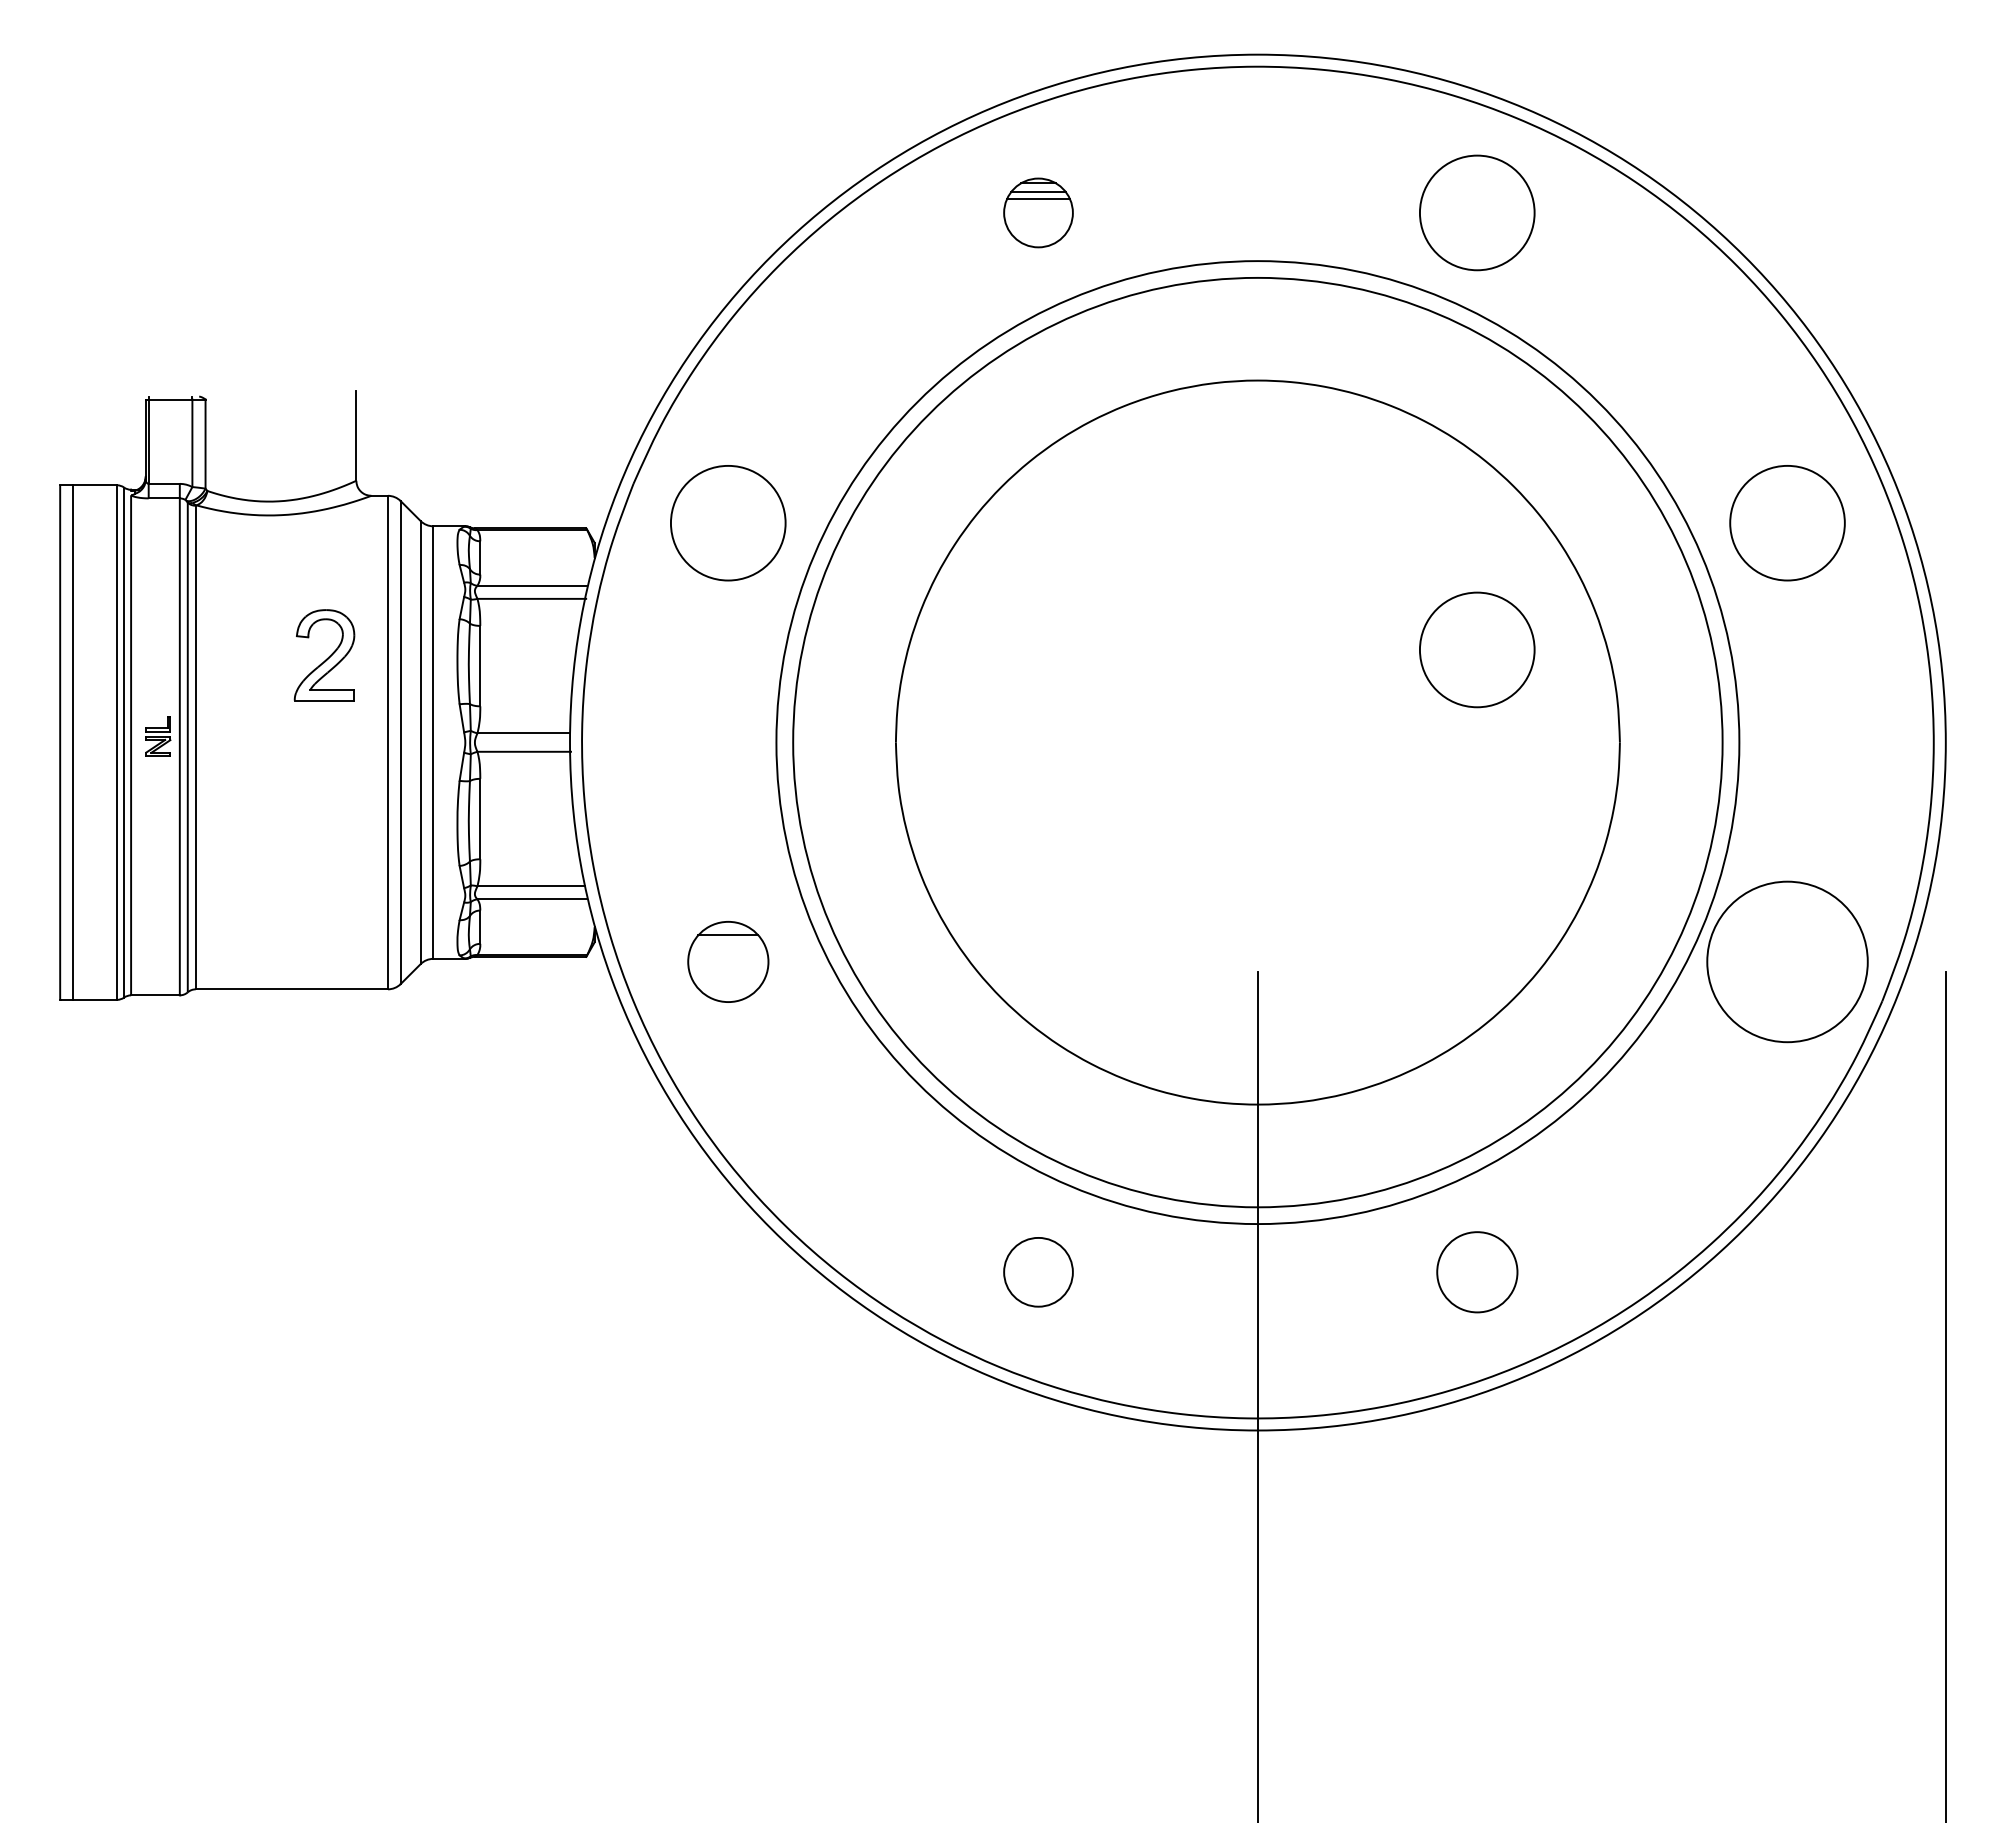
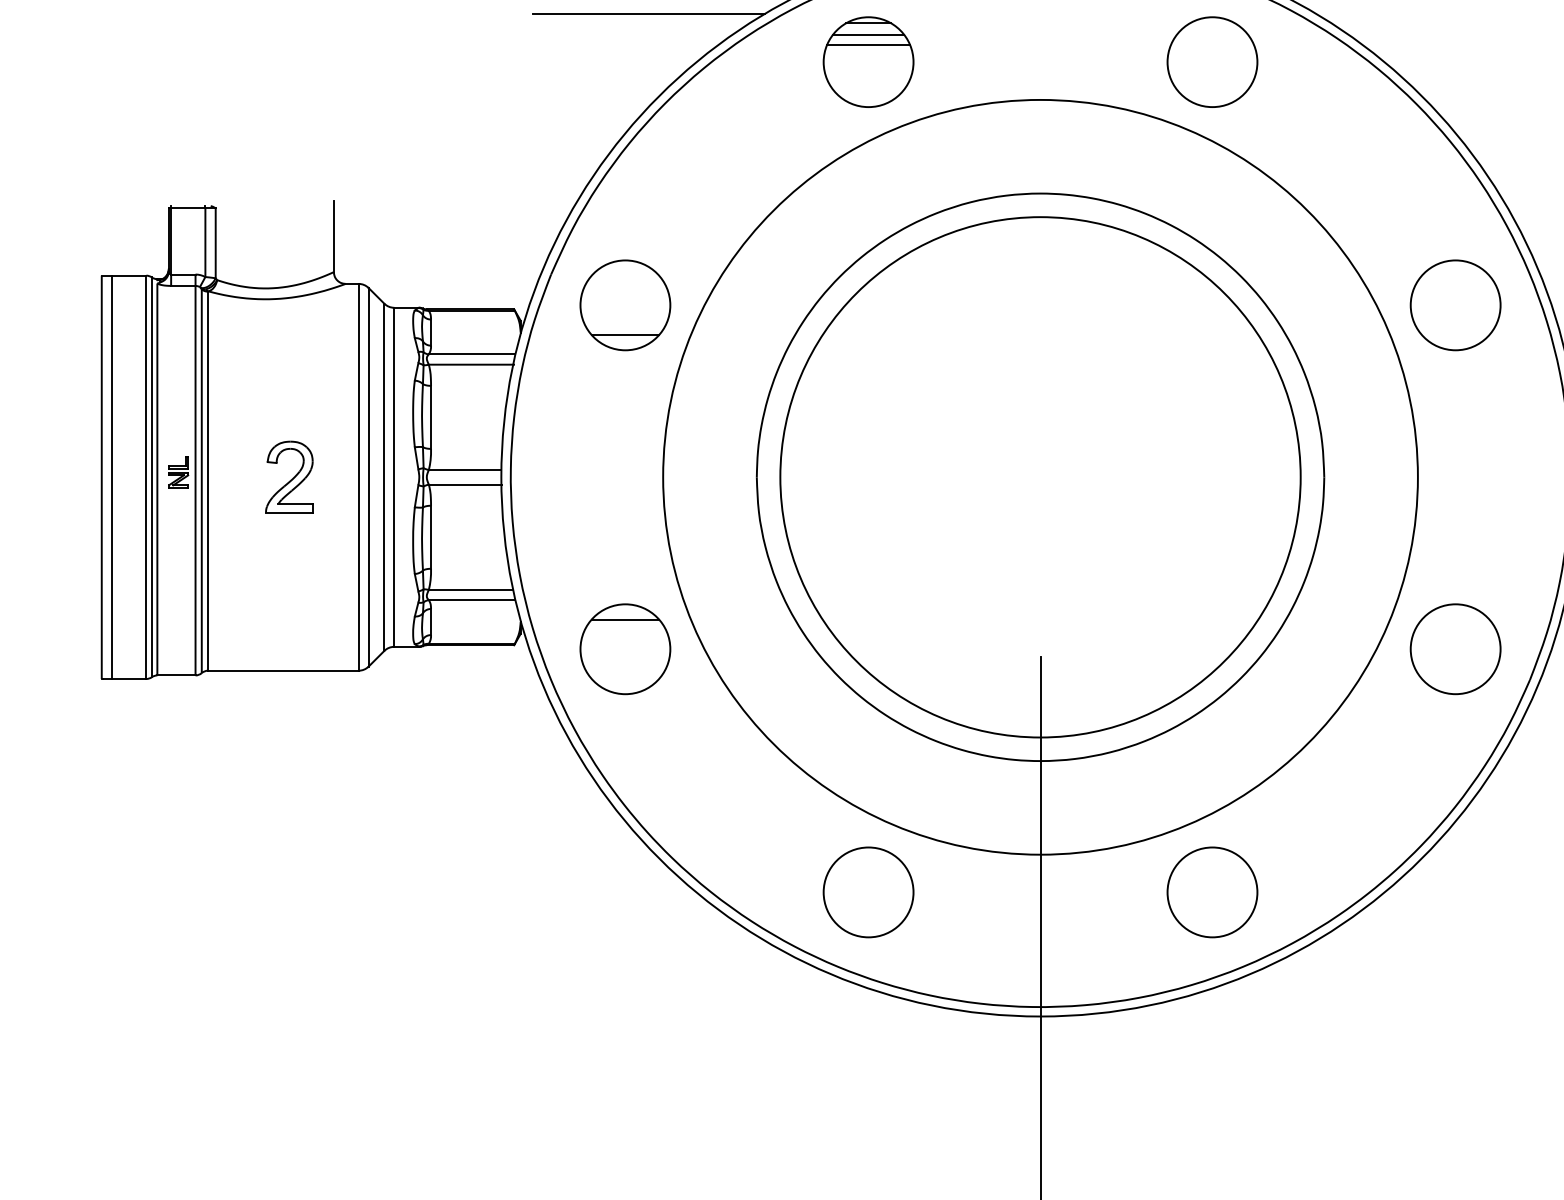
line: (757, 151) -> (648, 14), added
part: (1038, 212) -> (868, 61), size x1.67
line: (728, 561) -> (625, 335), added
circle: (1477, 649) -> (1212, 404), removed
part: (324, 655) -> (289, 477), moved
circle: (1257, 742) -> (1040, 477), size x0.71
part: (728, 961) -> (625, 648), size x1.43
circle: (1787, 961) -> (1455, 648), size x0.71
circle: (1038, 1272) -> (868, 892), size x1.67
circle: (1477, 1272) -> (1212, 892), size x1.43

